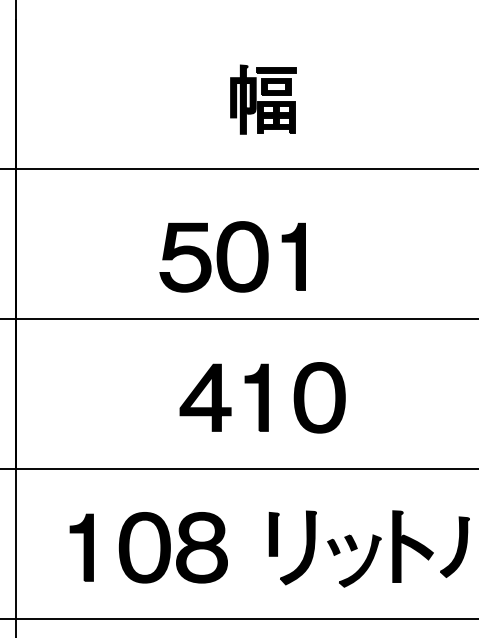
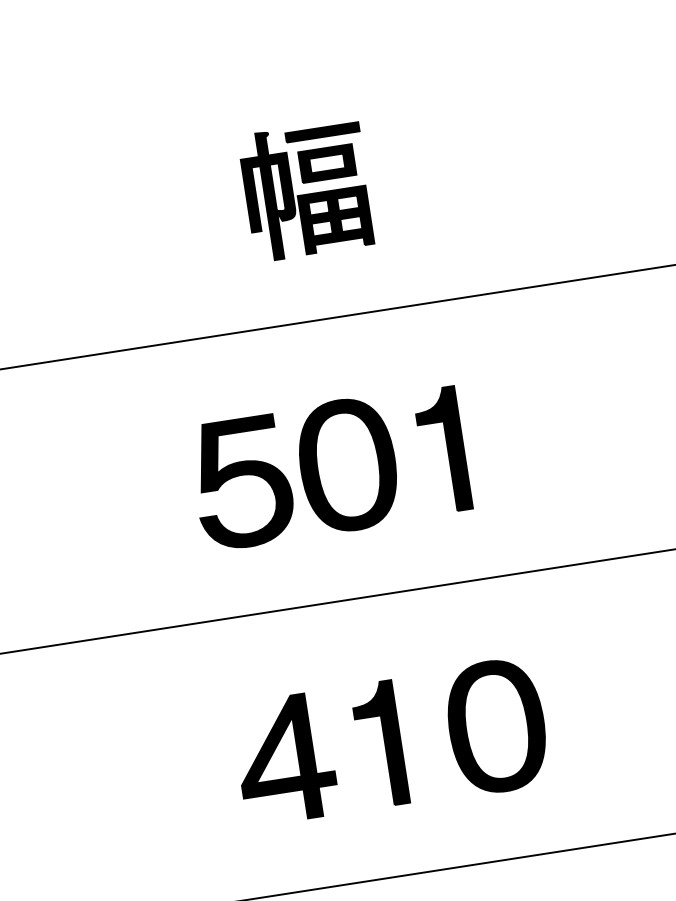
part: (232, 256) -> (329, 467), moved

